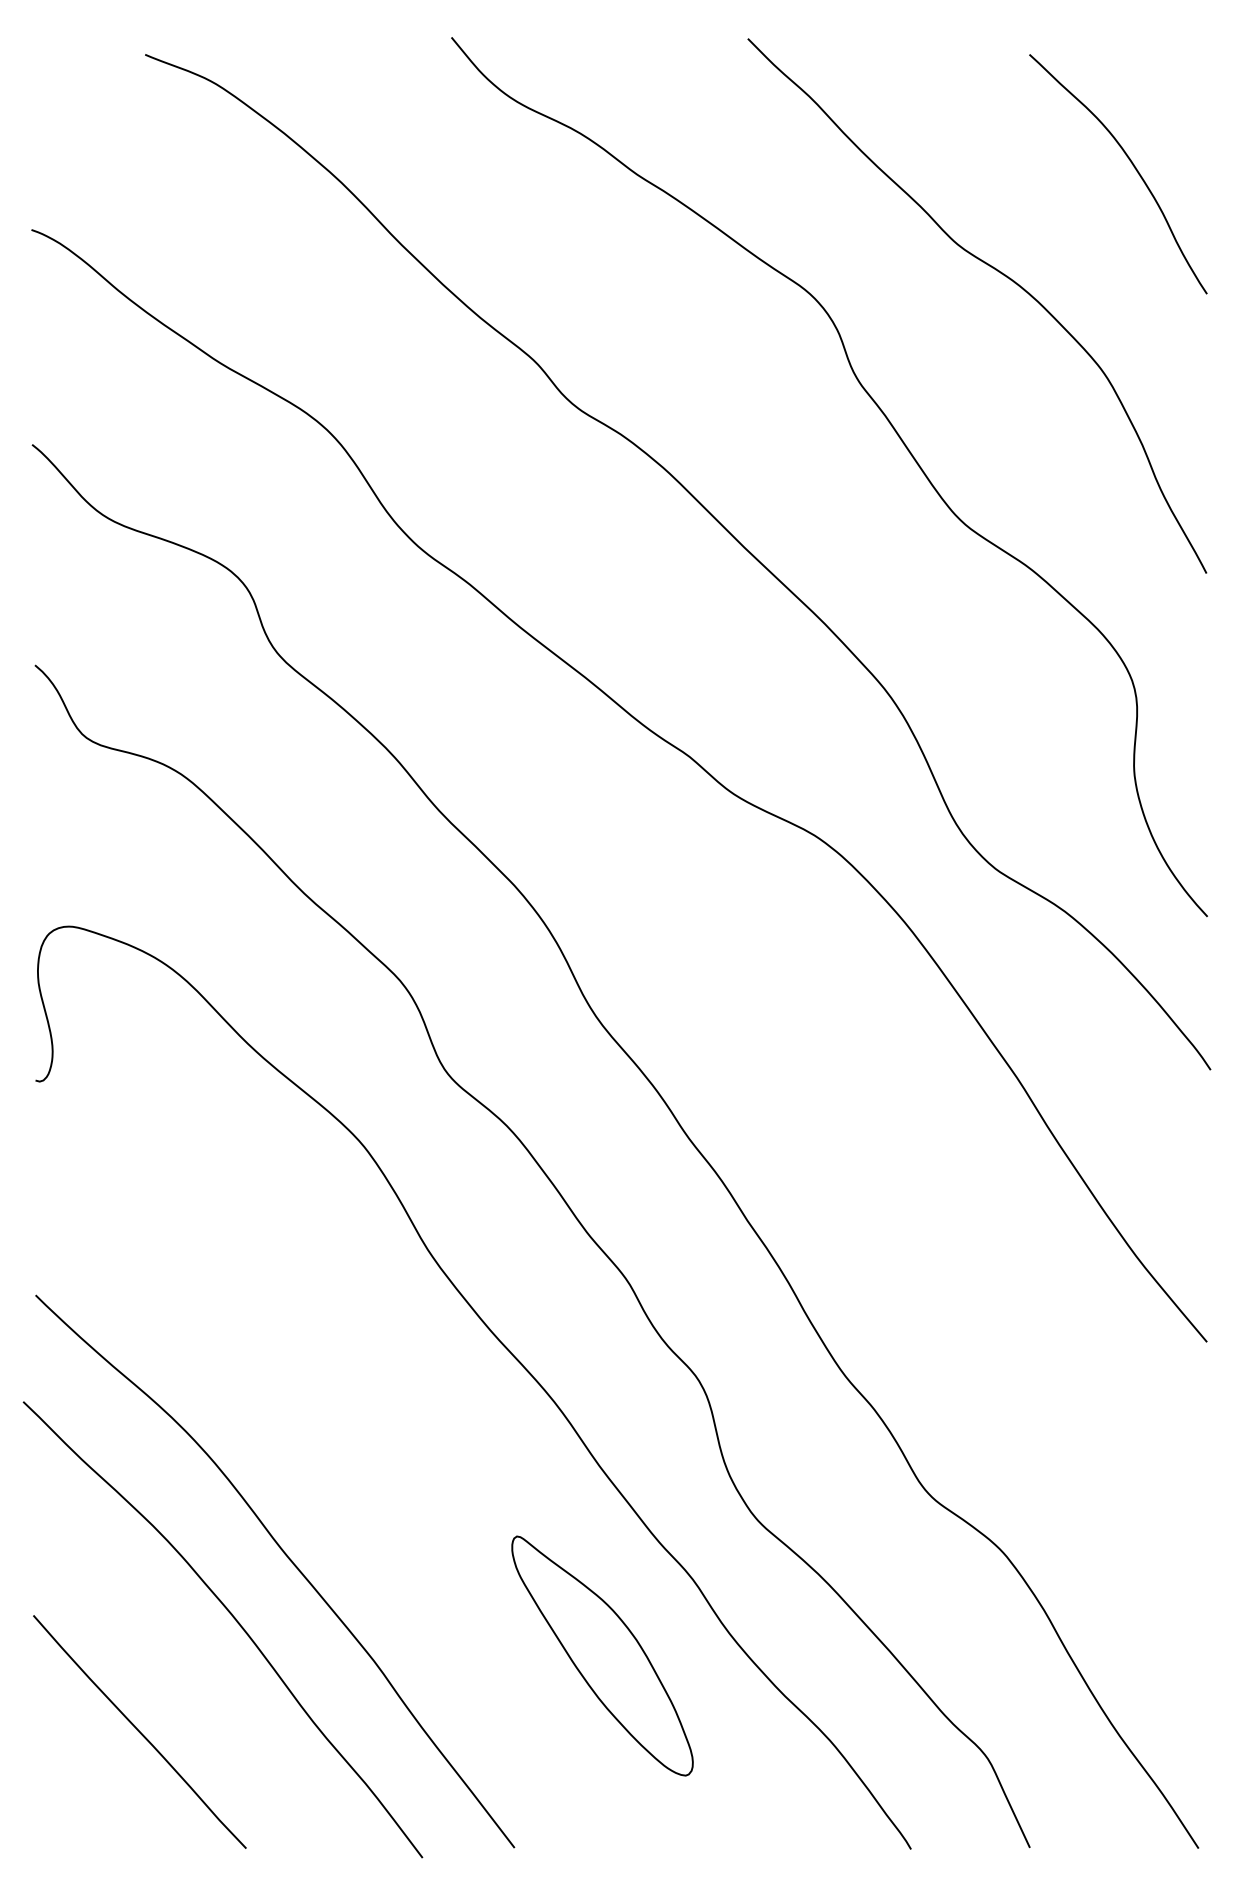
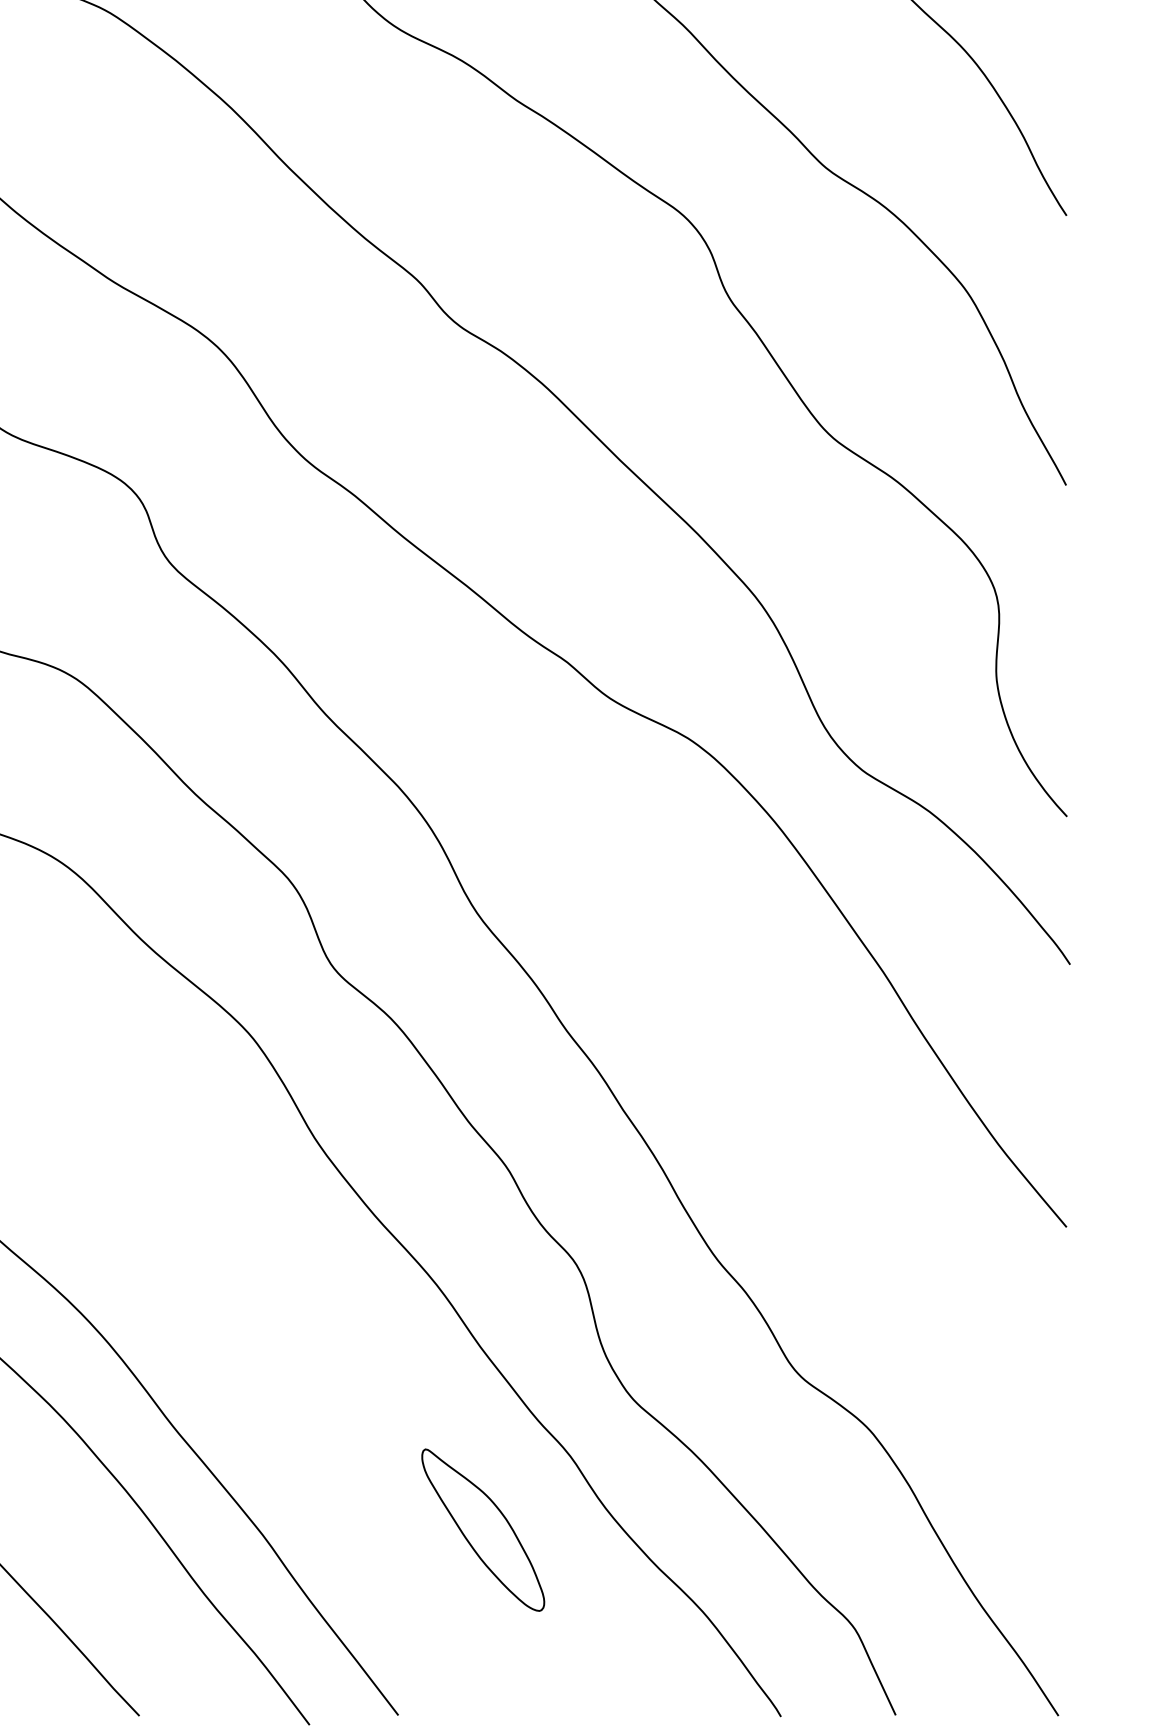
part: (602, 1655) -> (483, 1529), size x0.7

